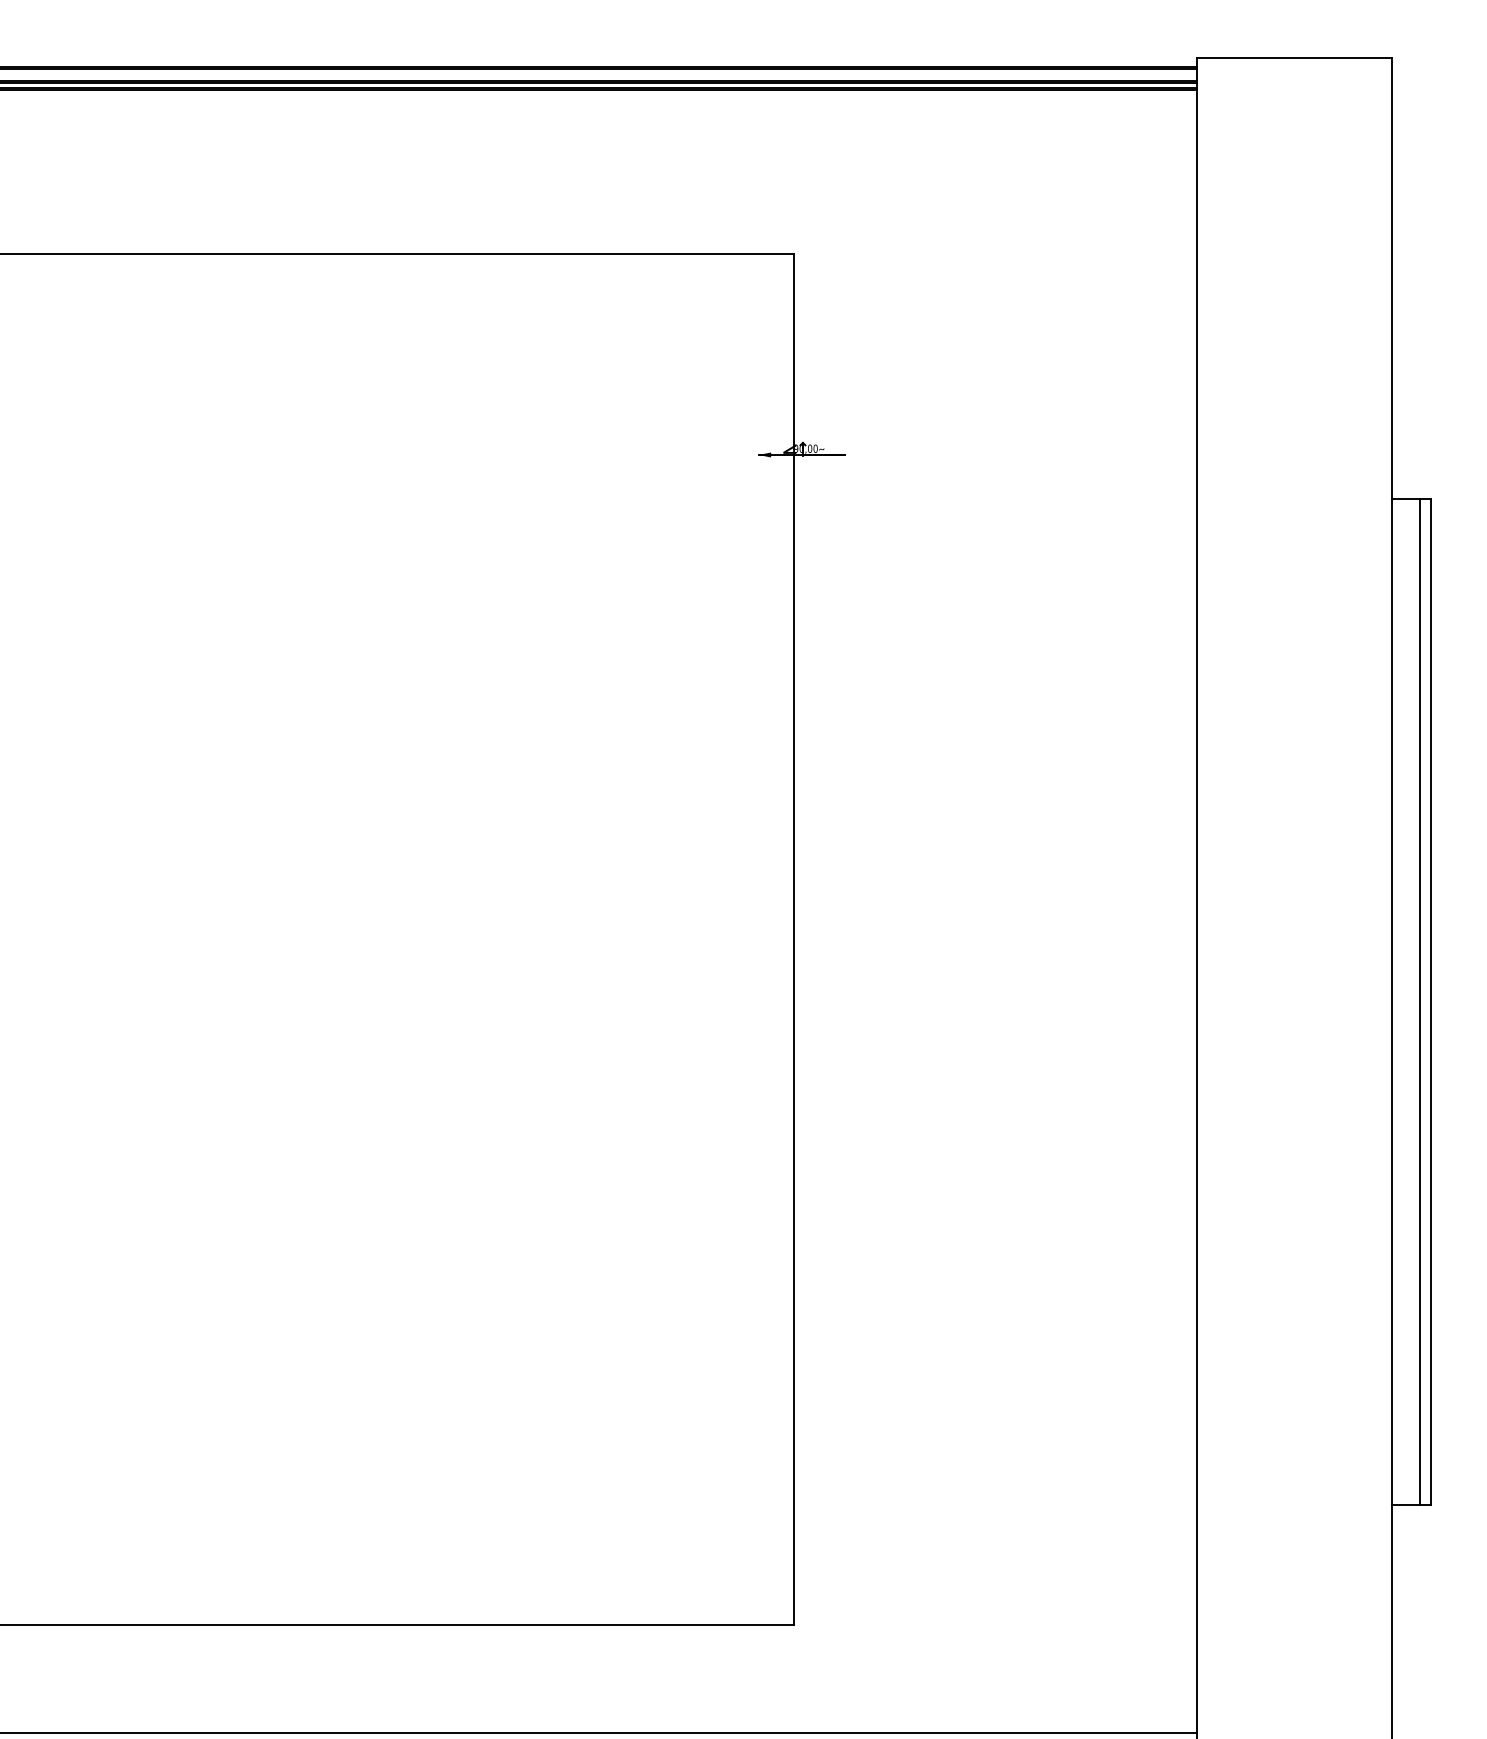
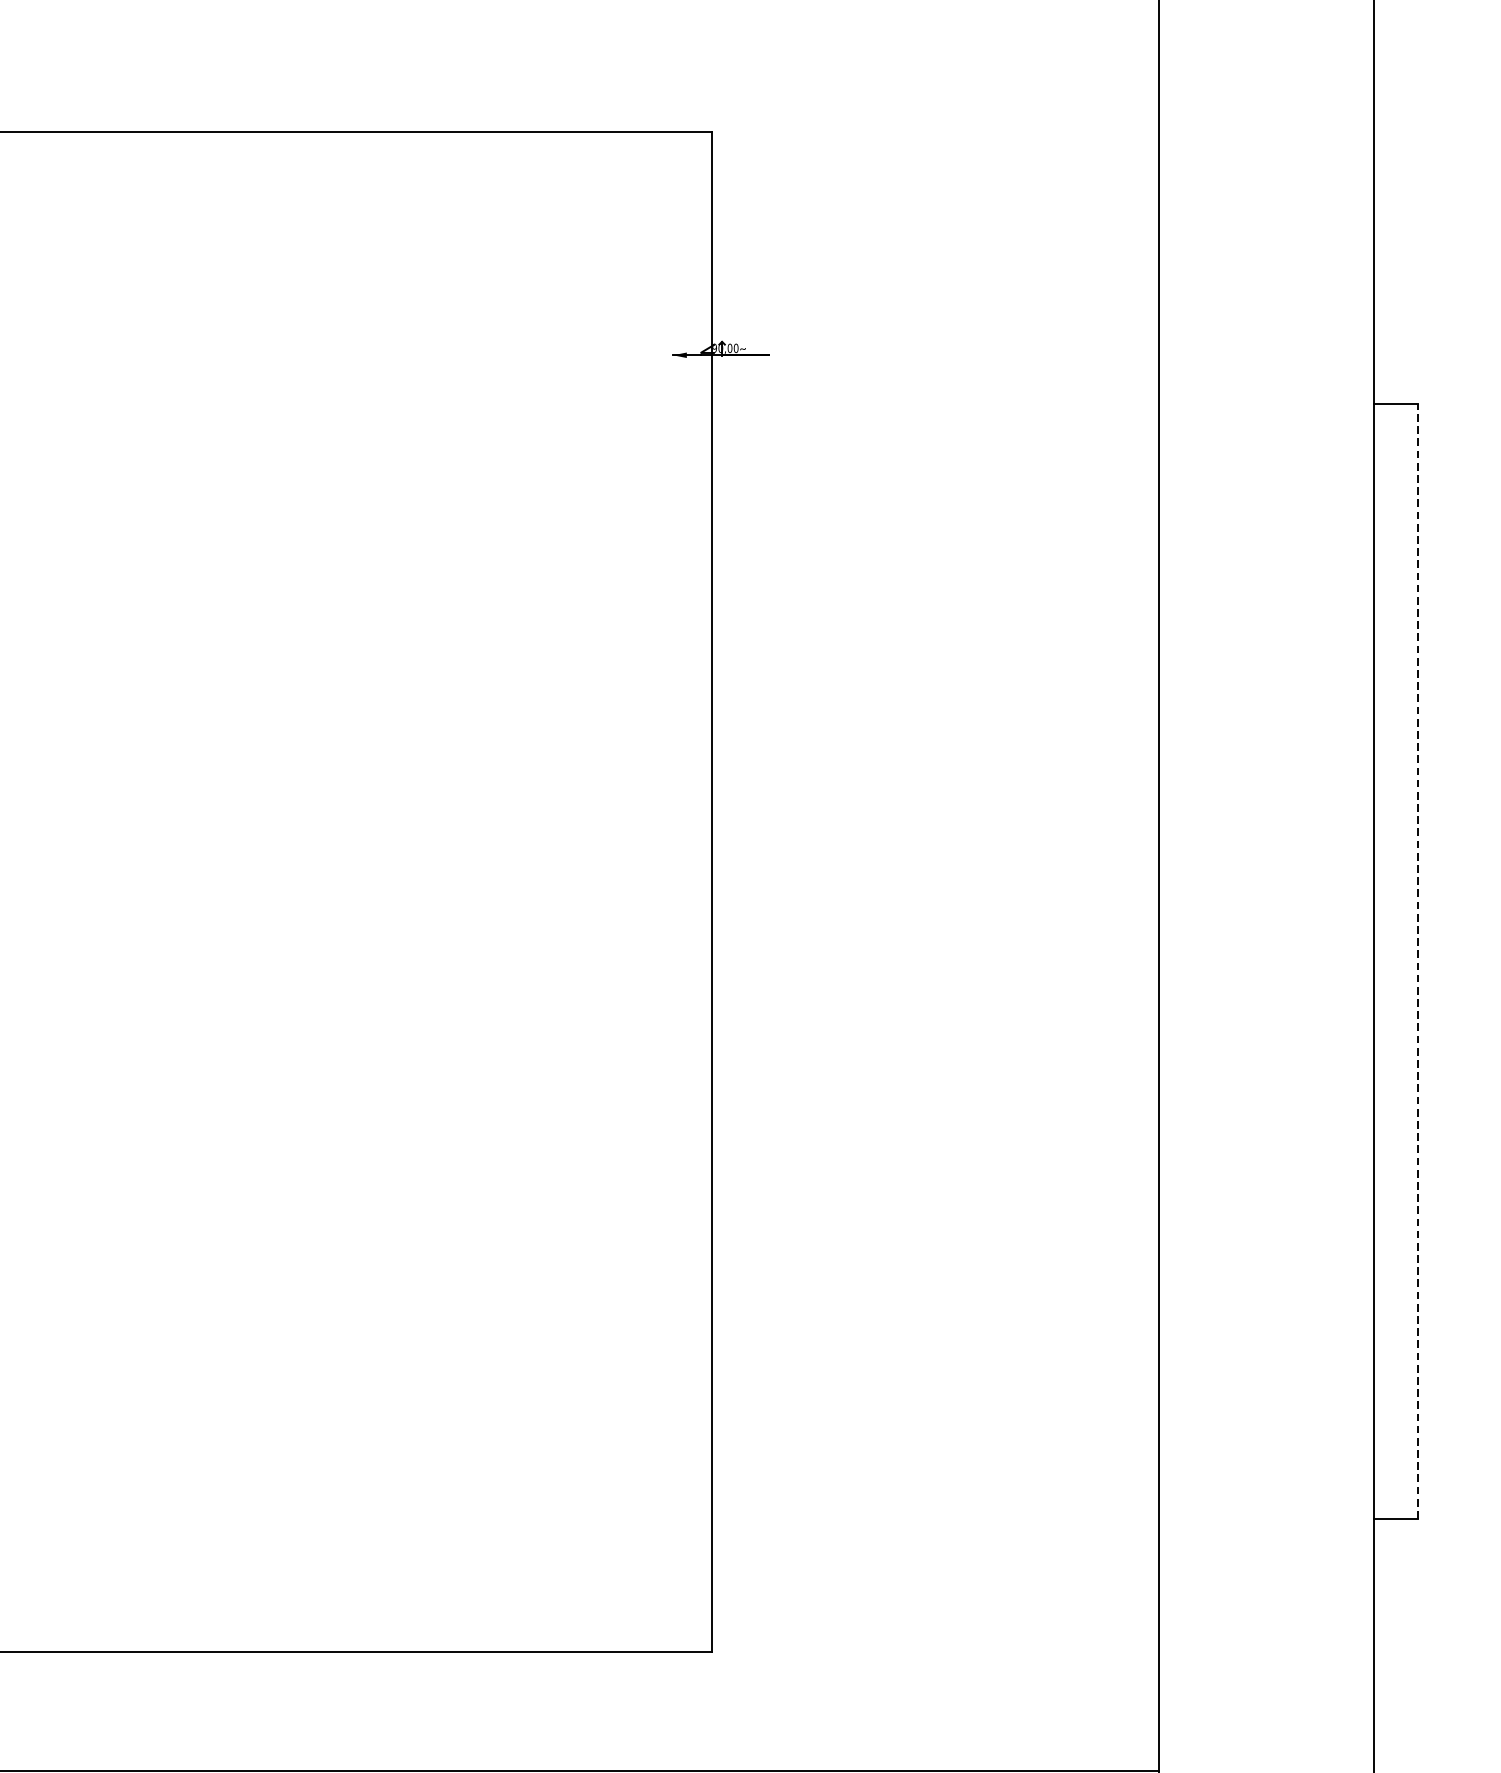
line: (1419, 1001) -> (1405, 960), removed
line: (1430, 1001) -> (1417, 960), solid -> dashed

